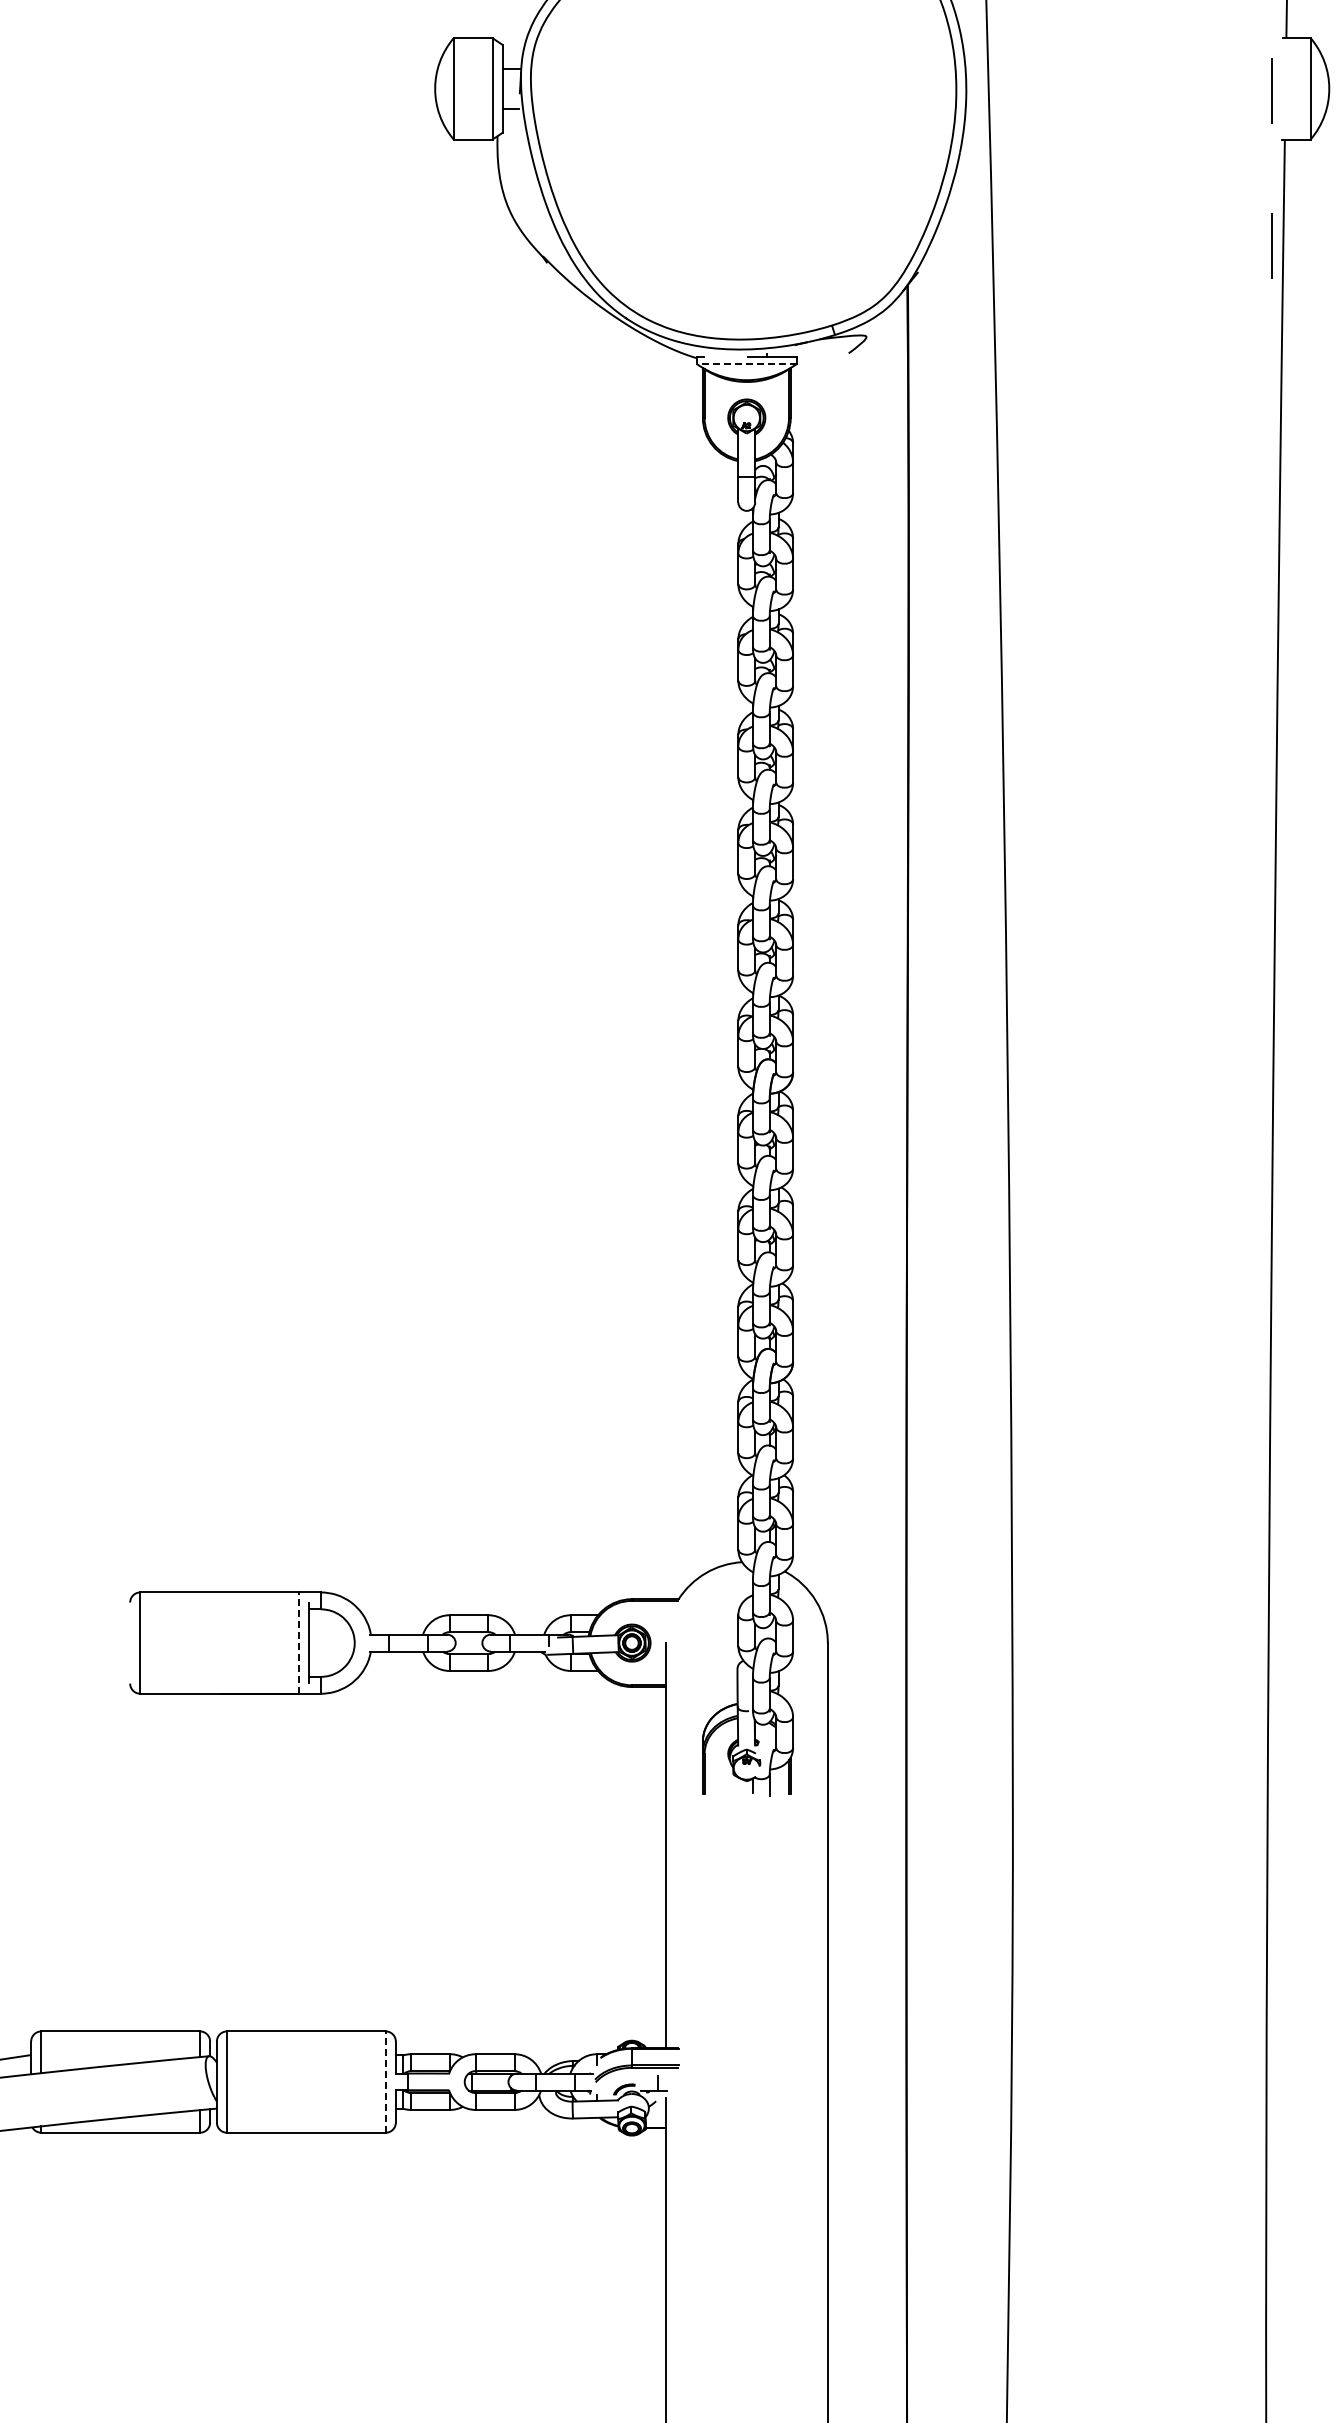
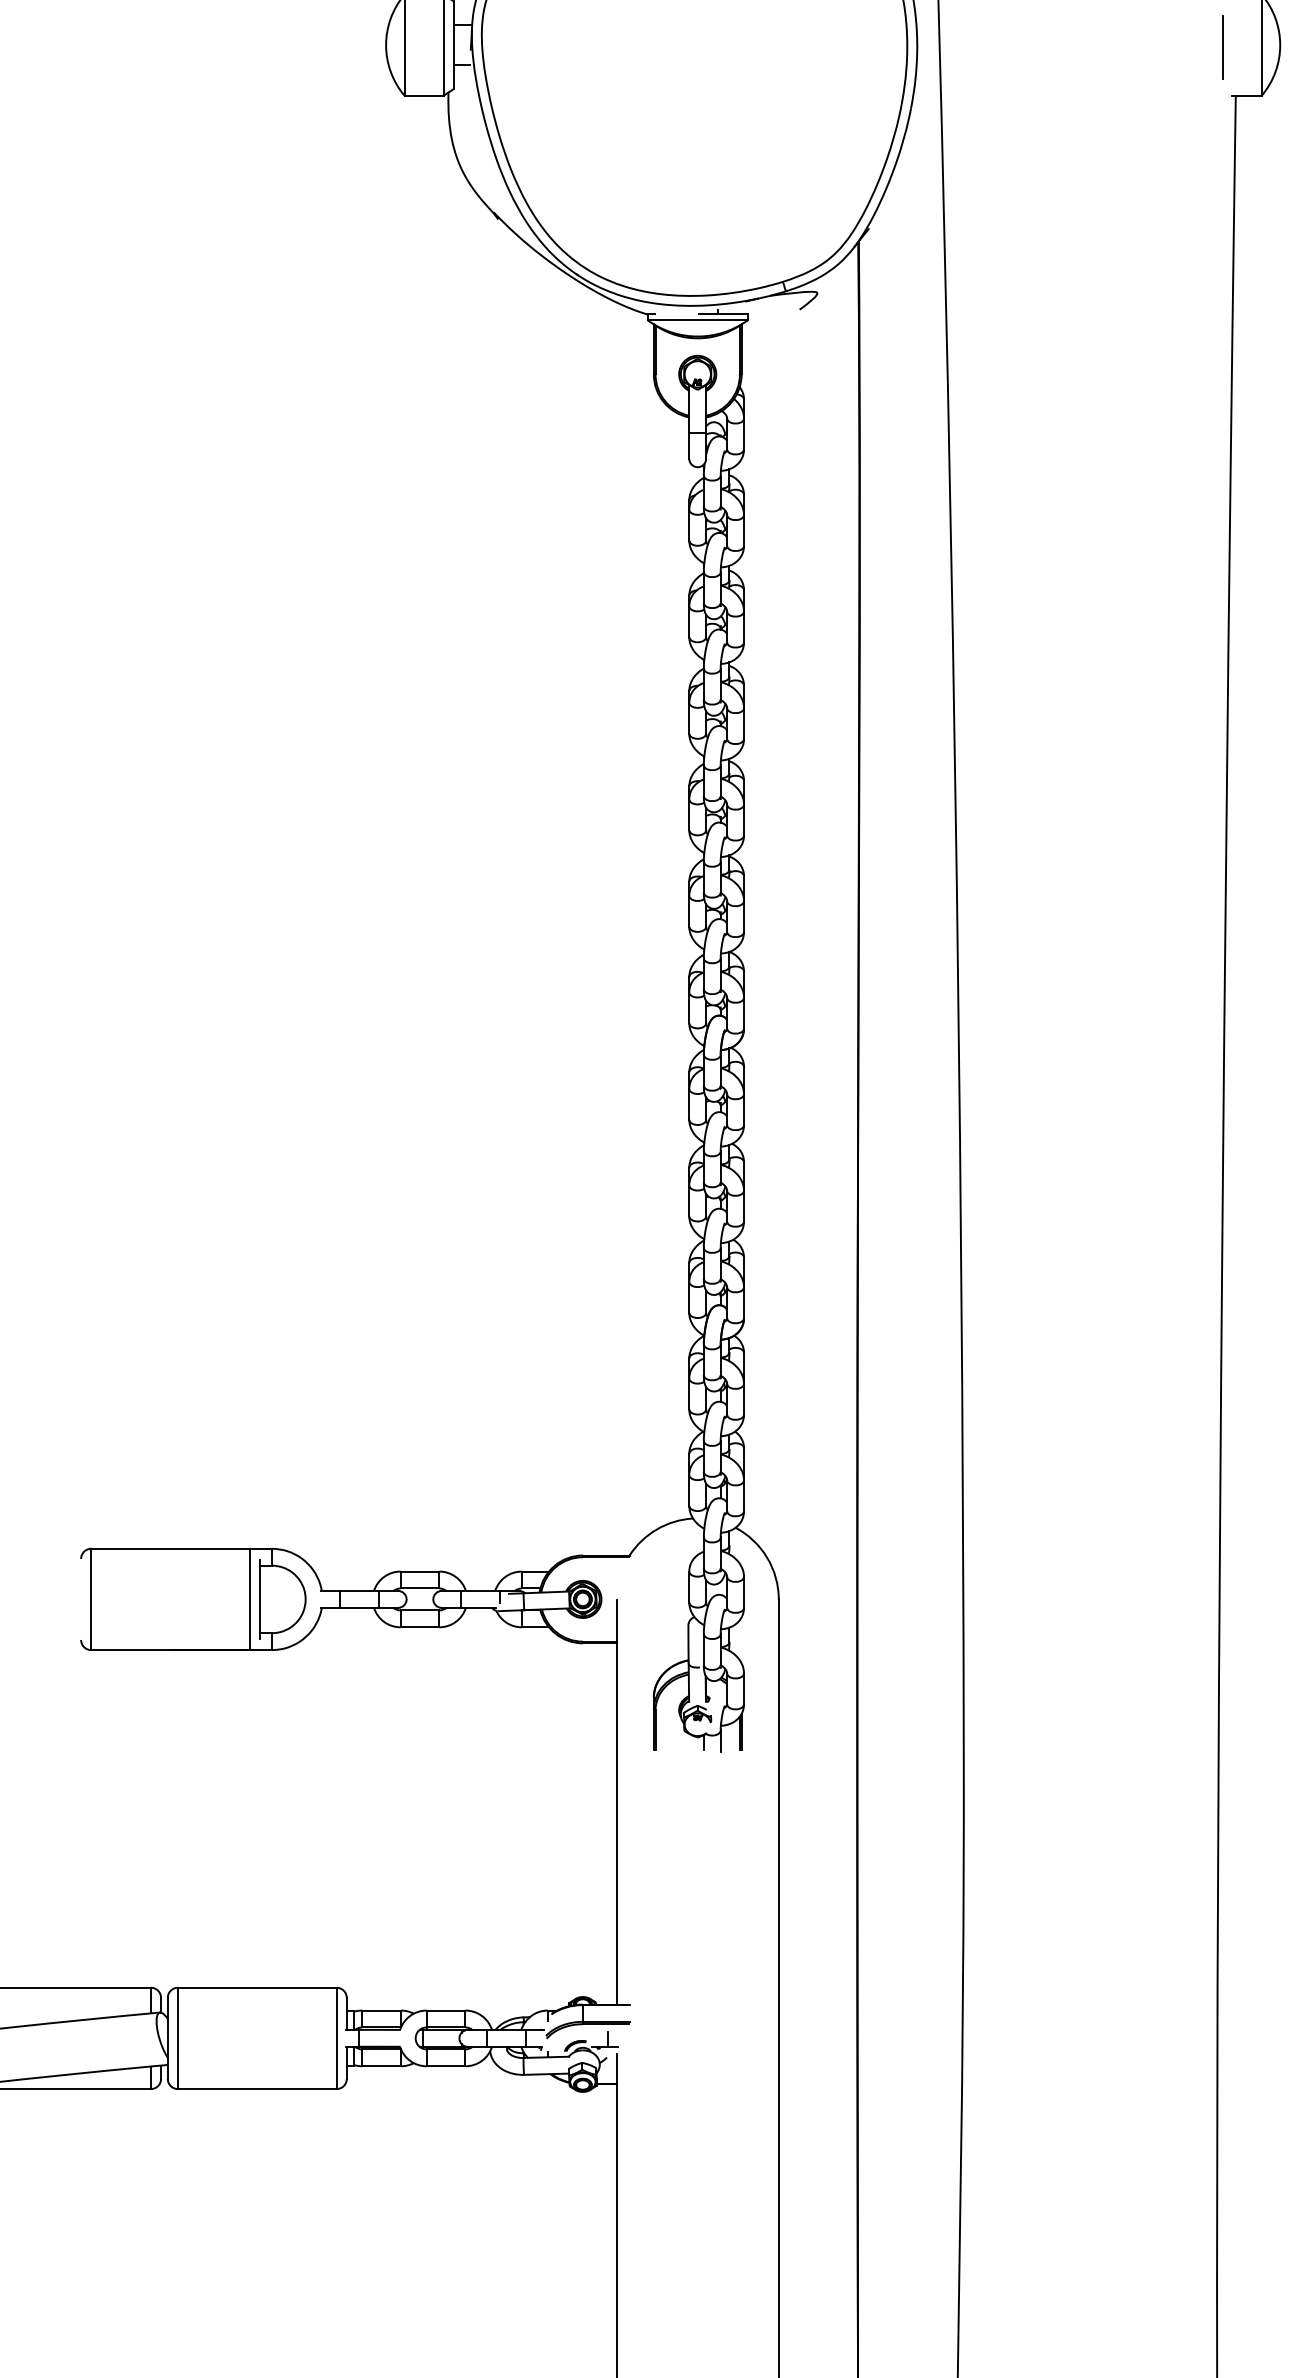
line: (1271, 245) -> (1222, 201), removed
line: (746, 363) -> (697, 319), dashed -> solid
line: (299, 1643) -> (250, 1599), dashed -> solid
line: (385, 2082) -> (336, 2038), dashed -> solid

